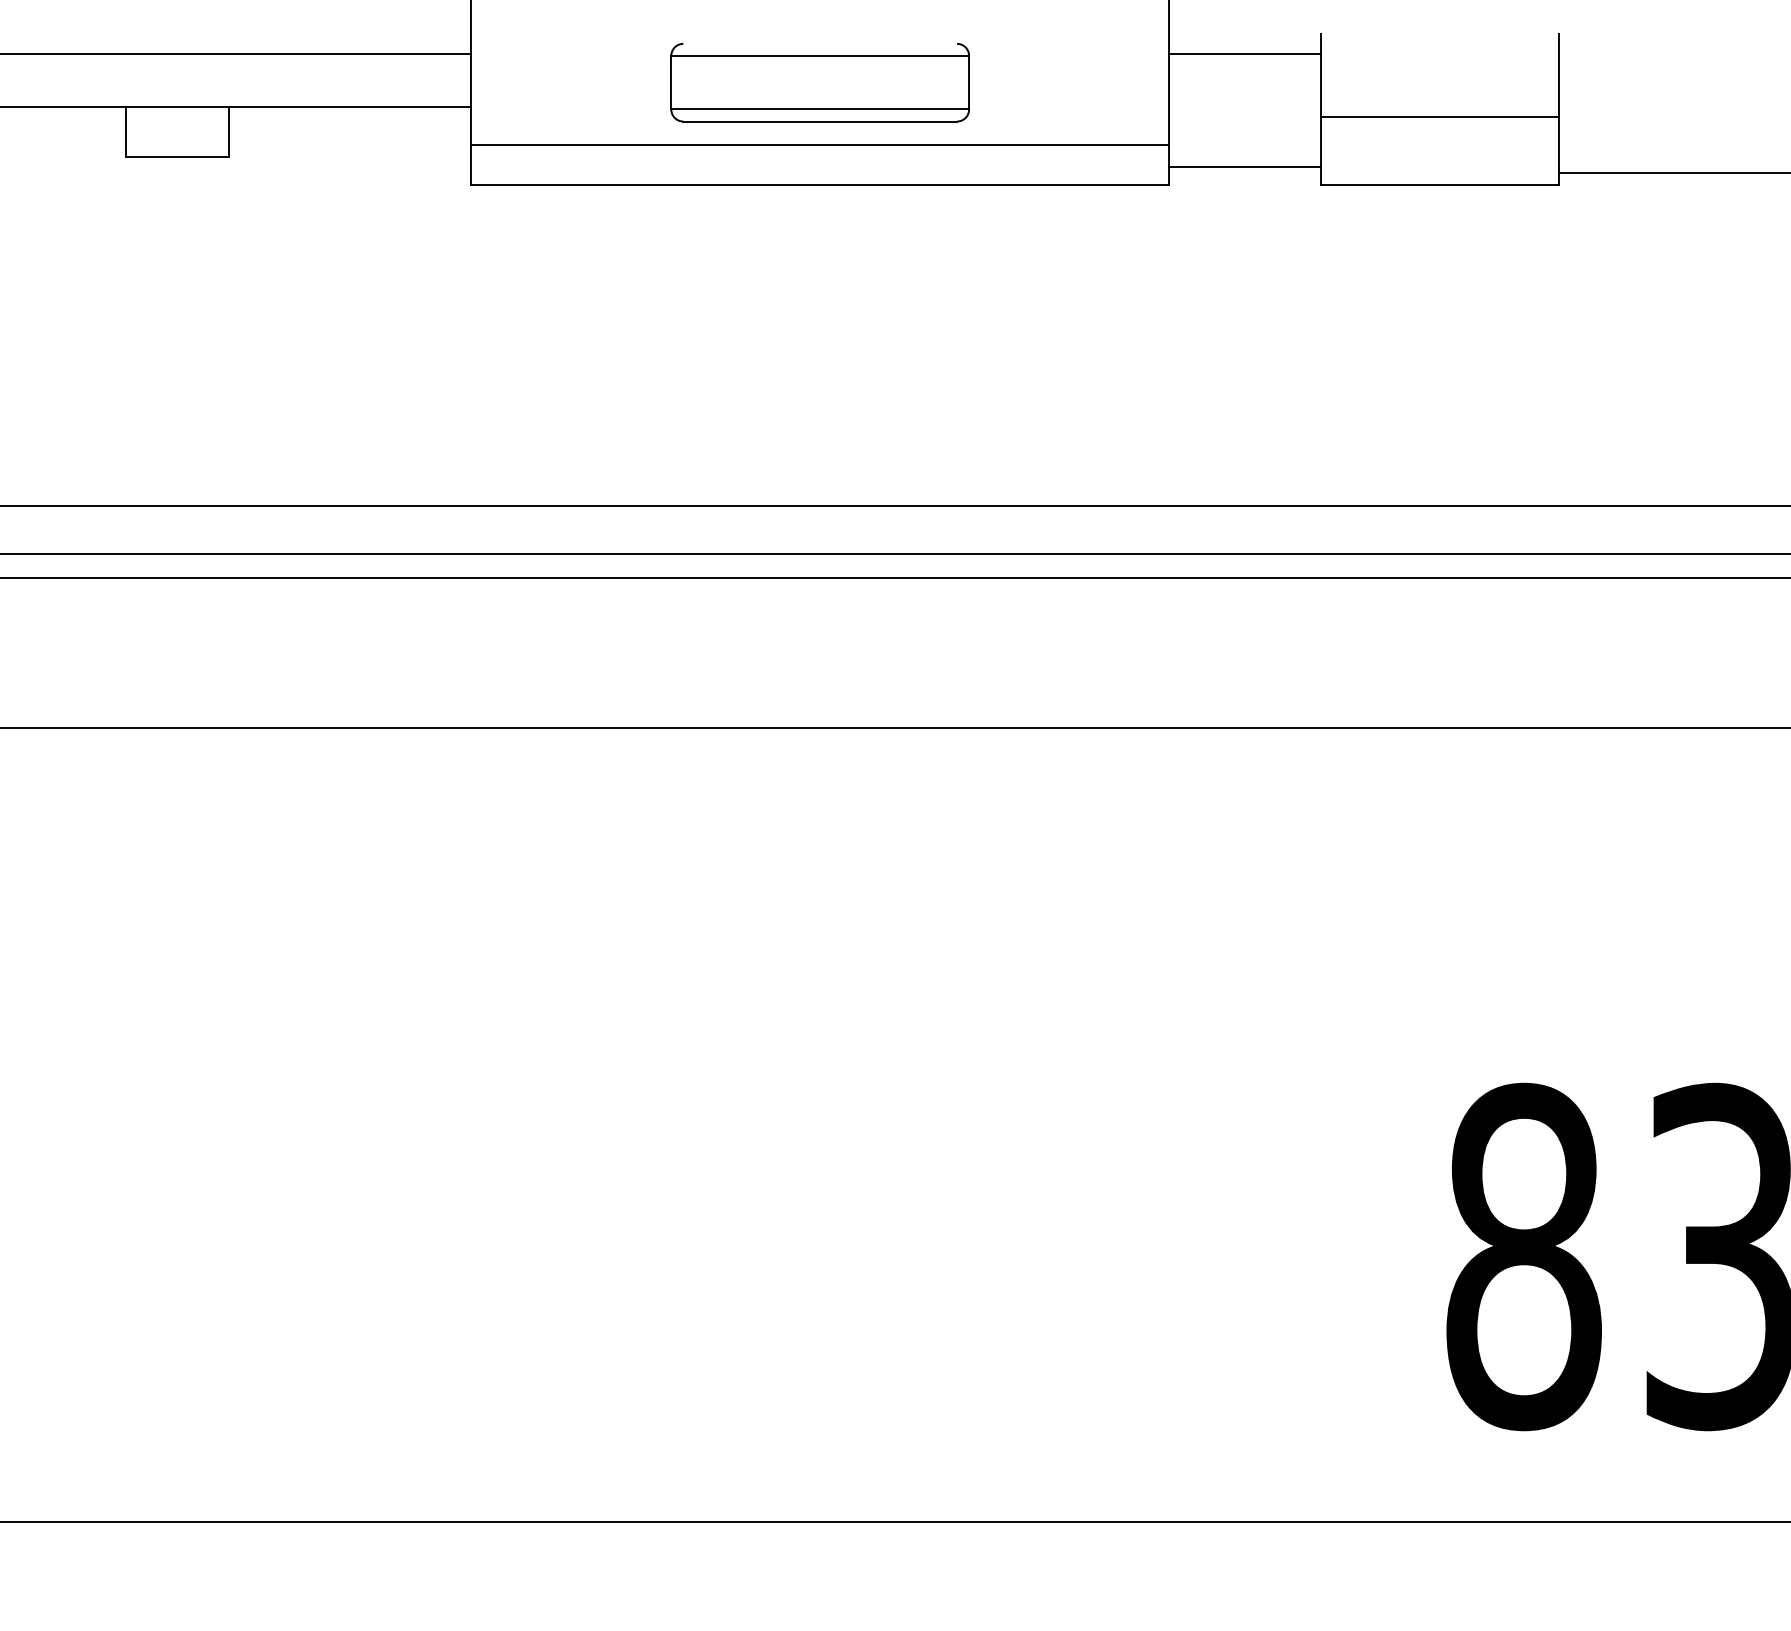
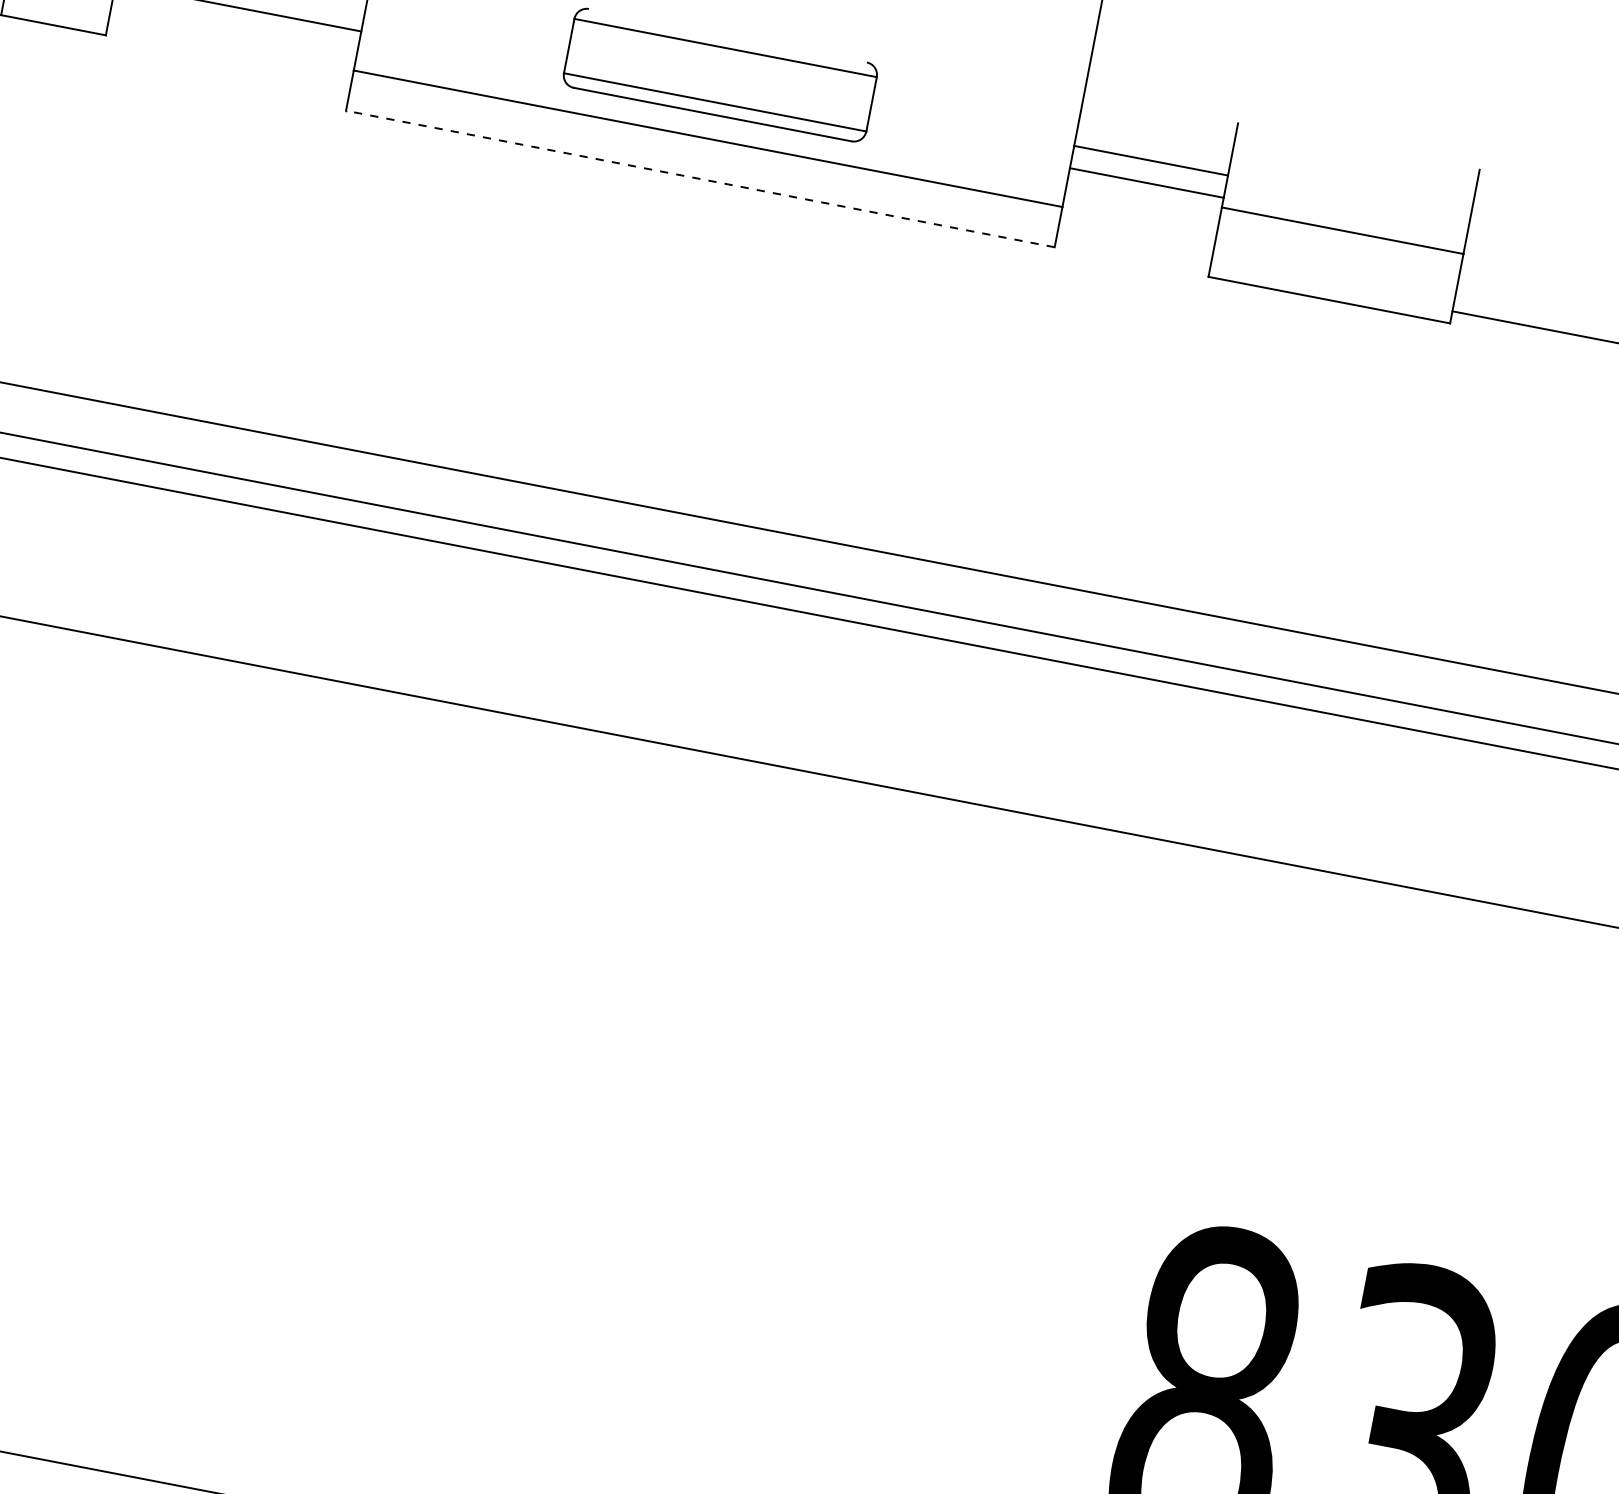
line: (1244, 54) -> (1146, 183), moved
line: (1244, 167) -> (1150, 160), moved
line: (819, 185) -> (699, 179), solid -> dashed

